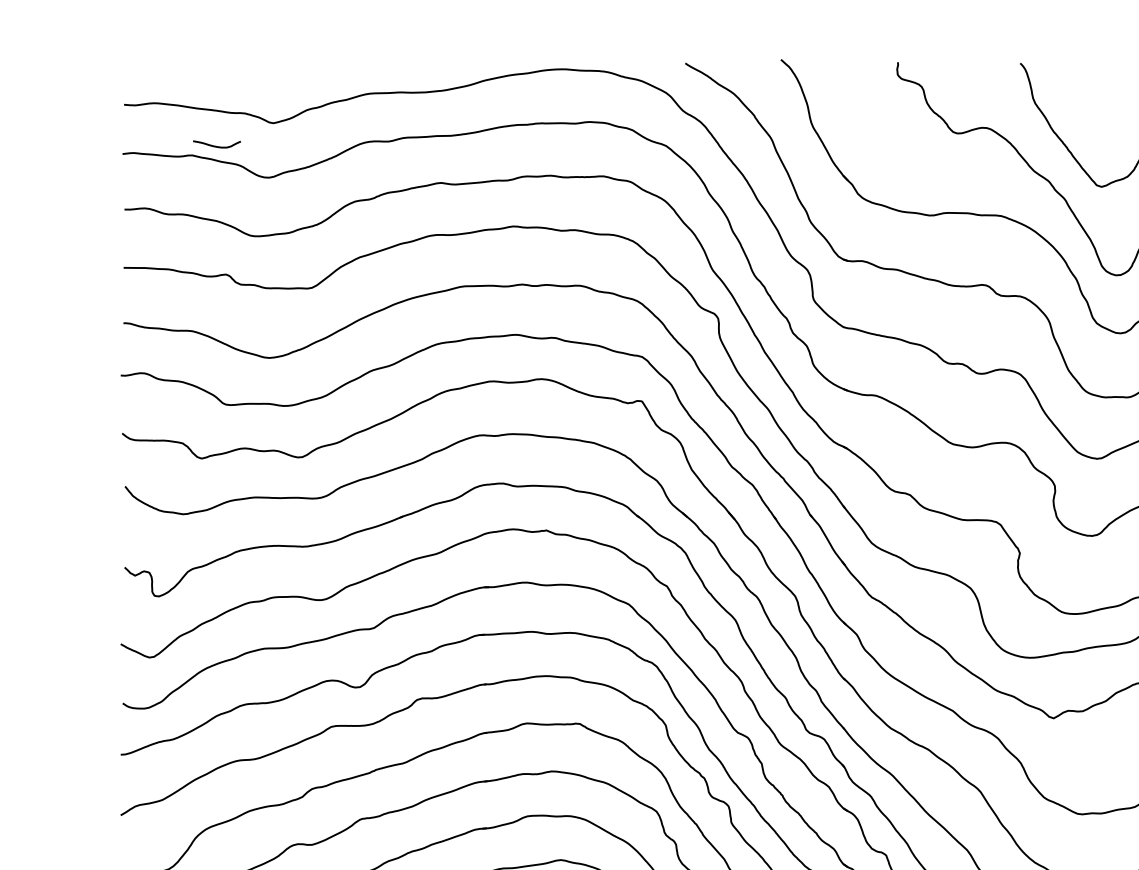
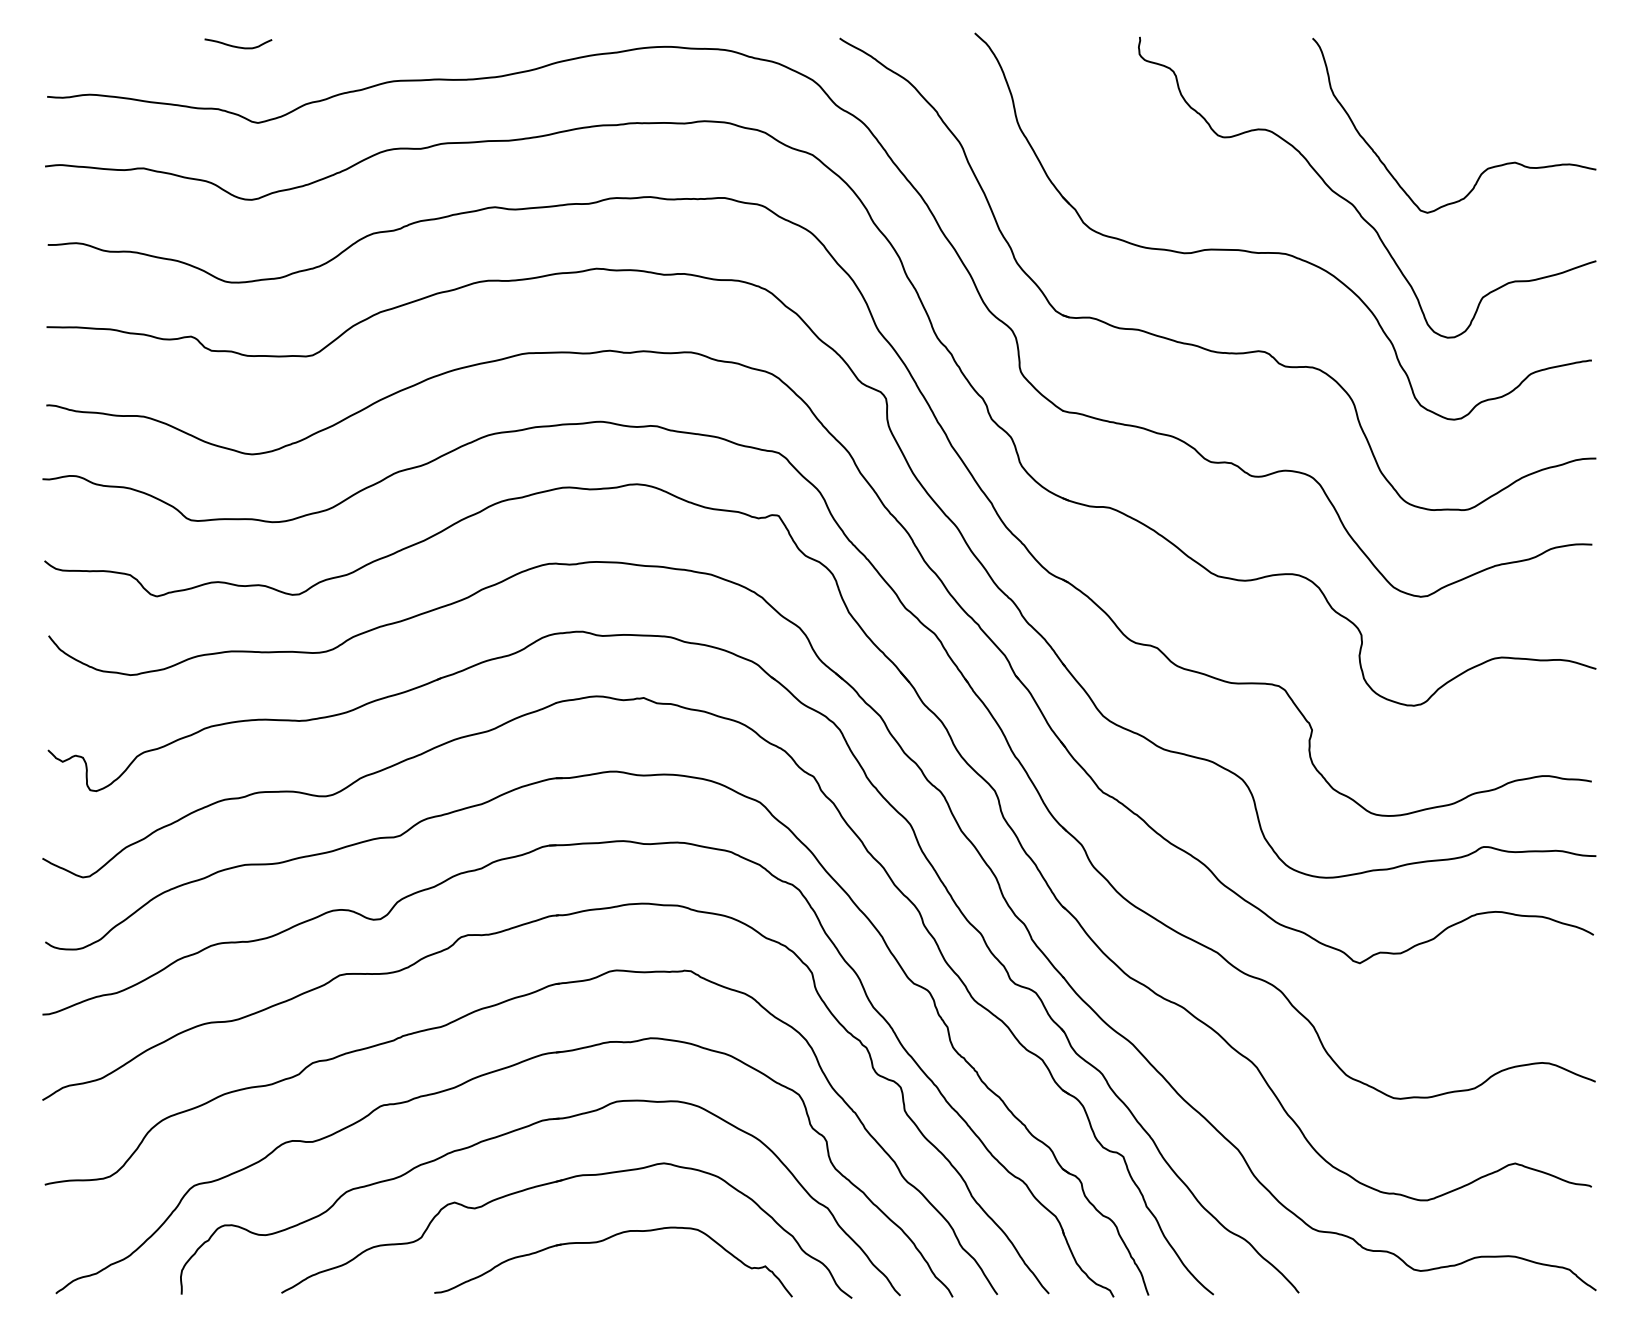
curve: (217, 146) -> (238, 46), moved

